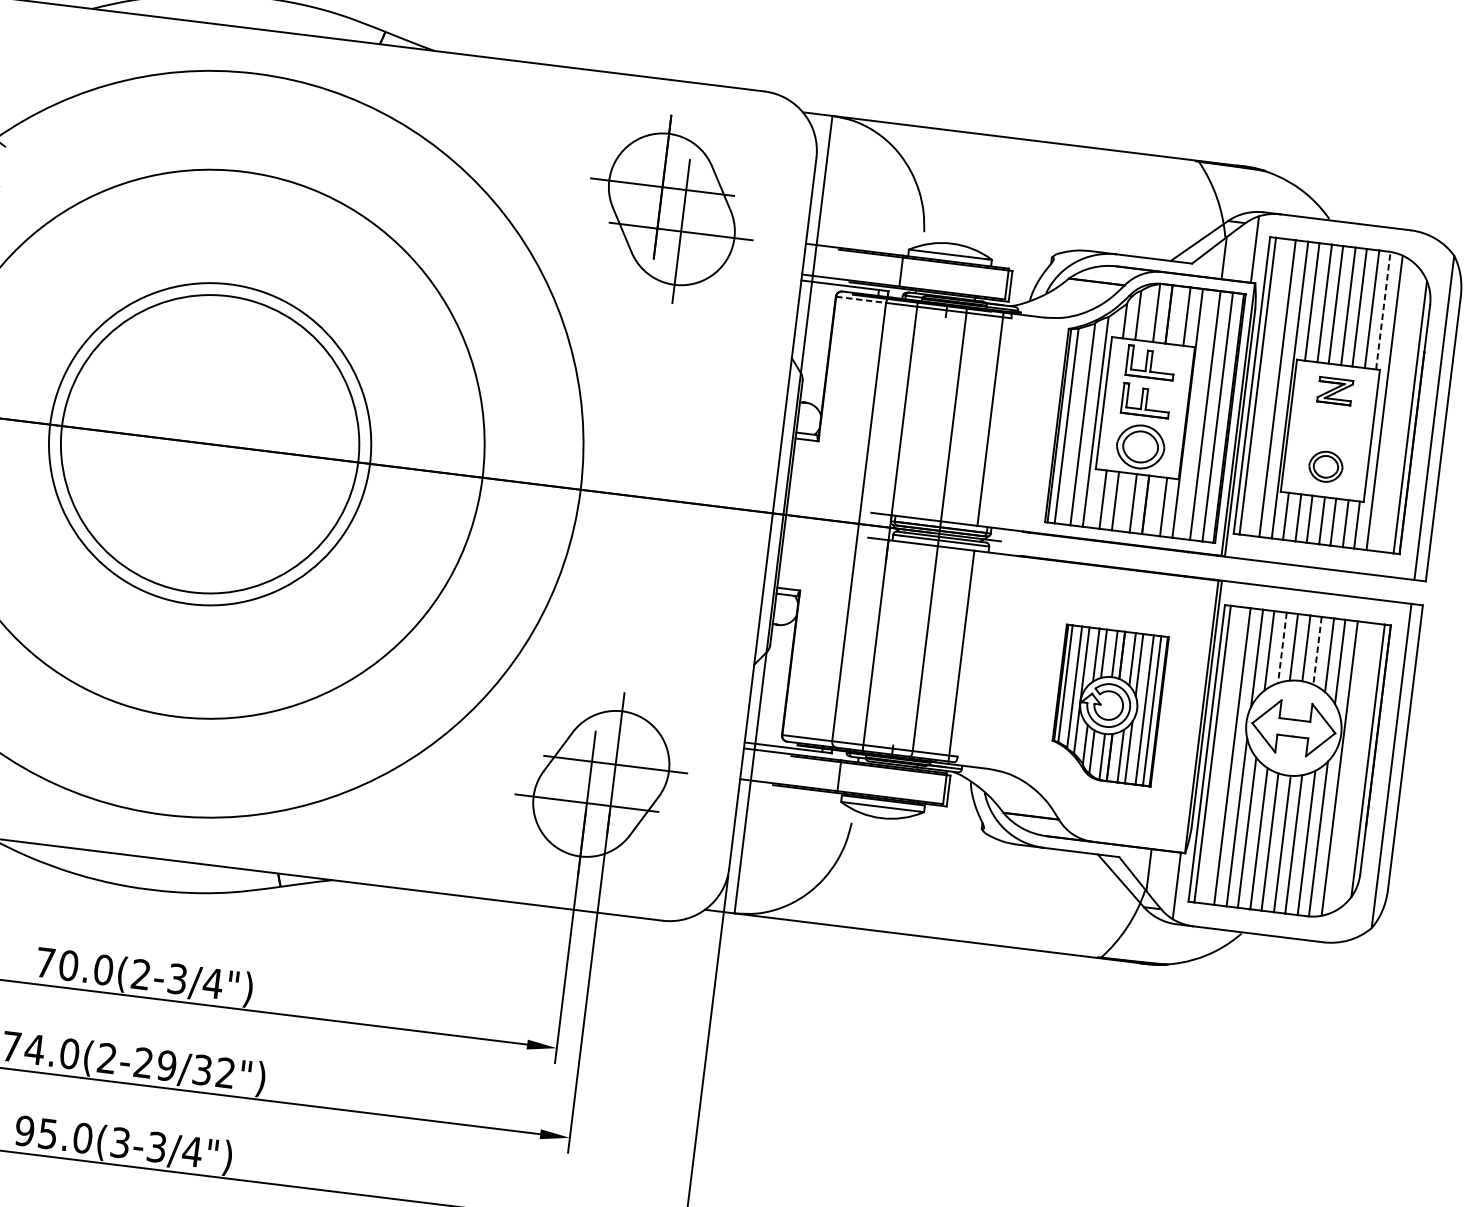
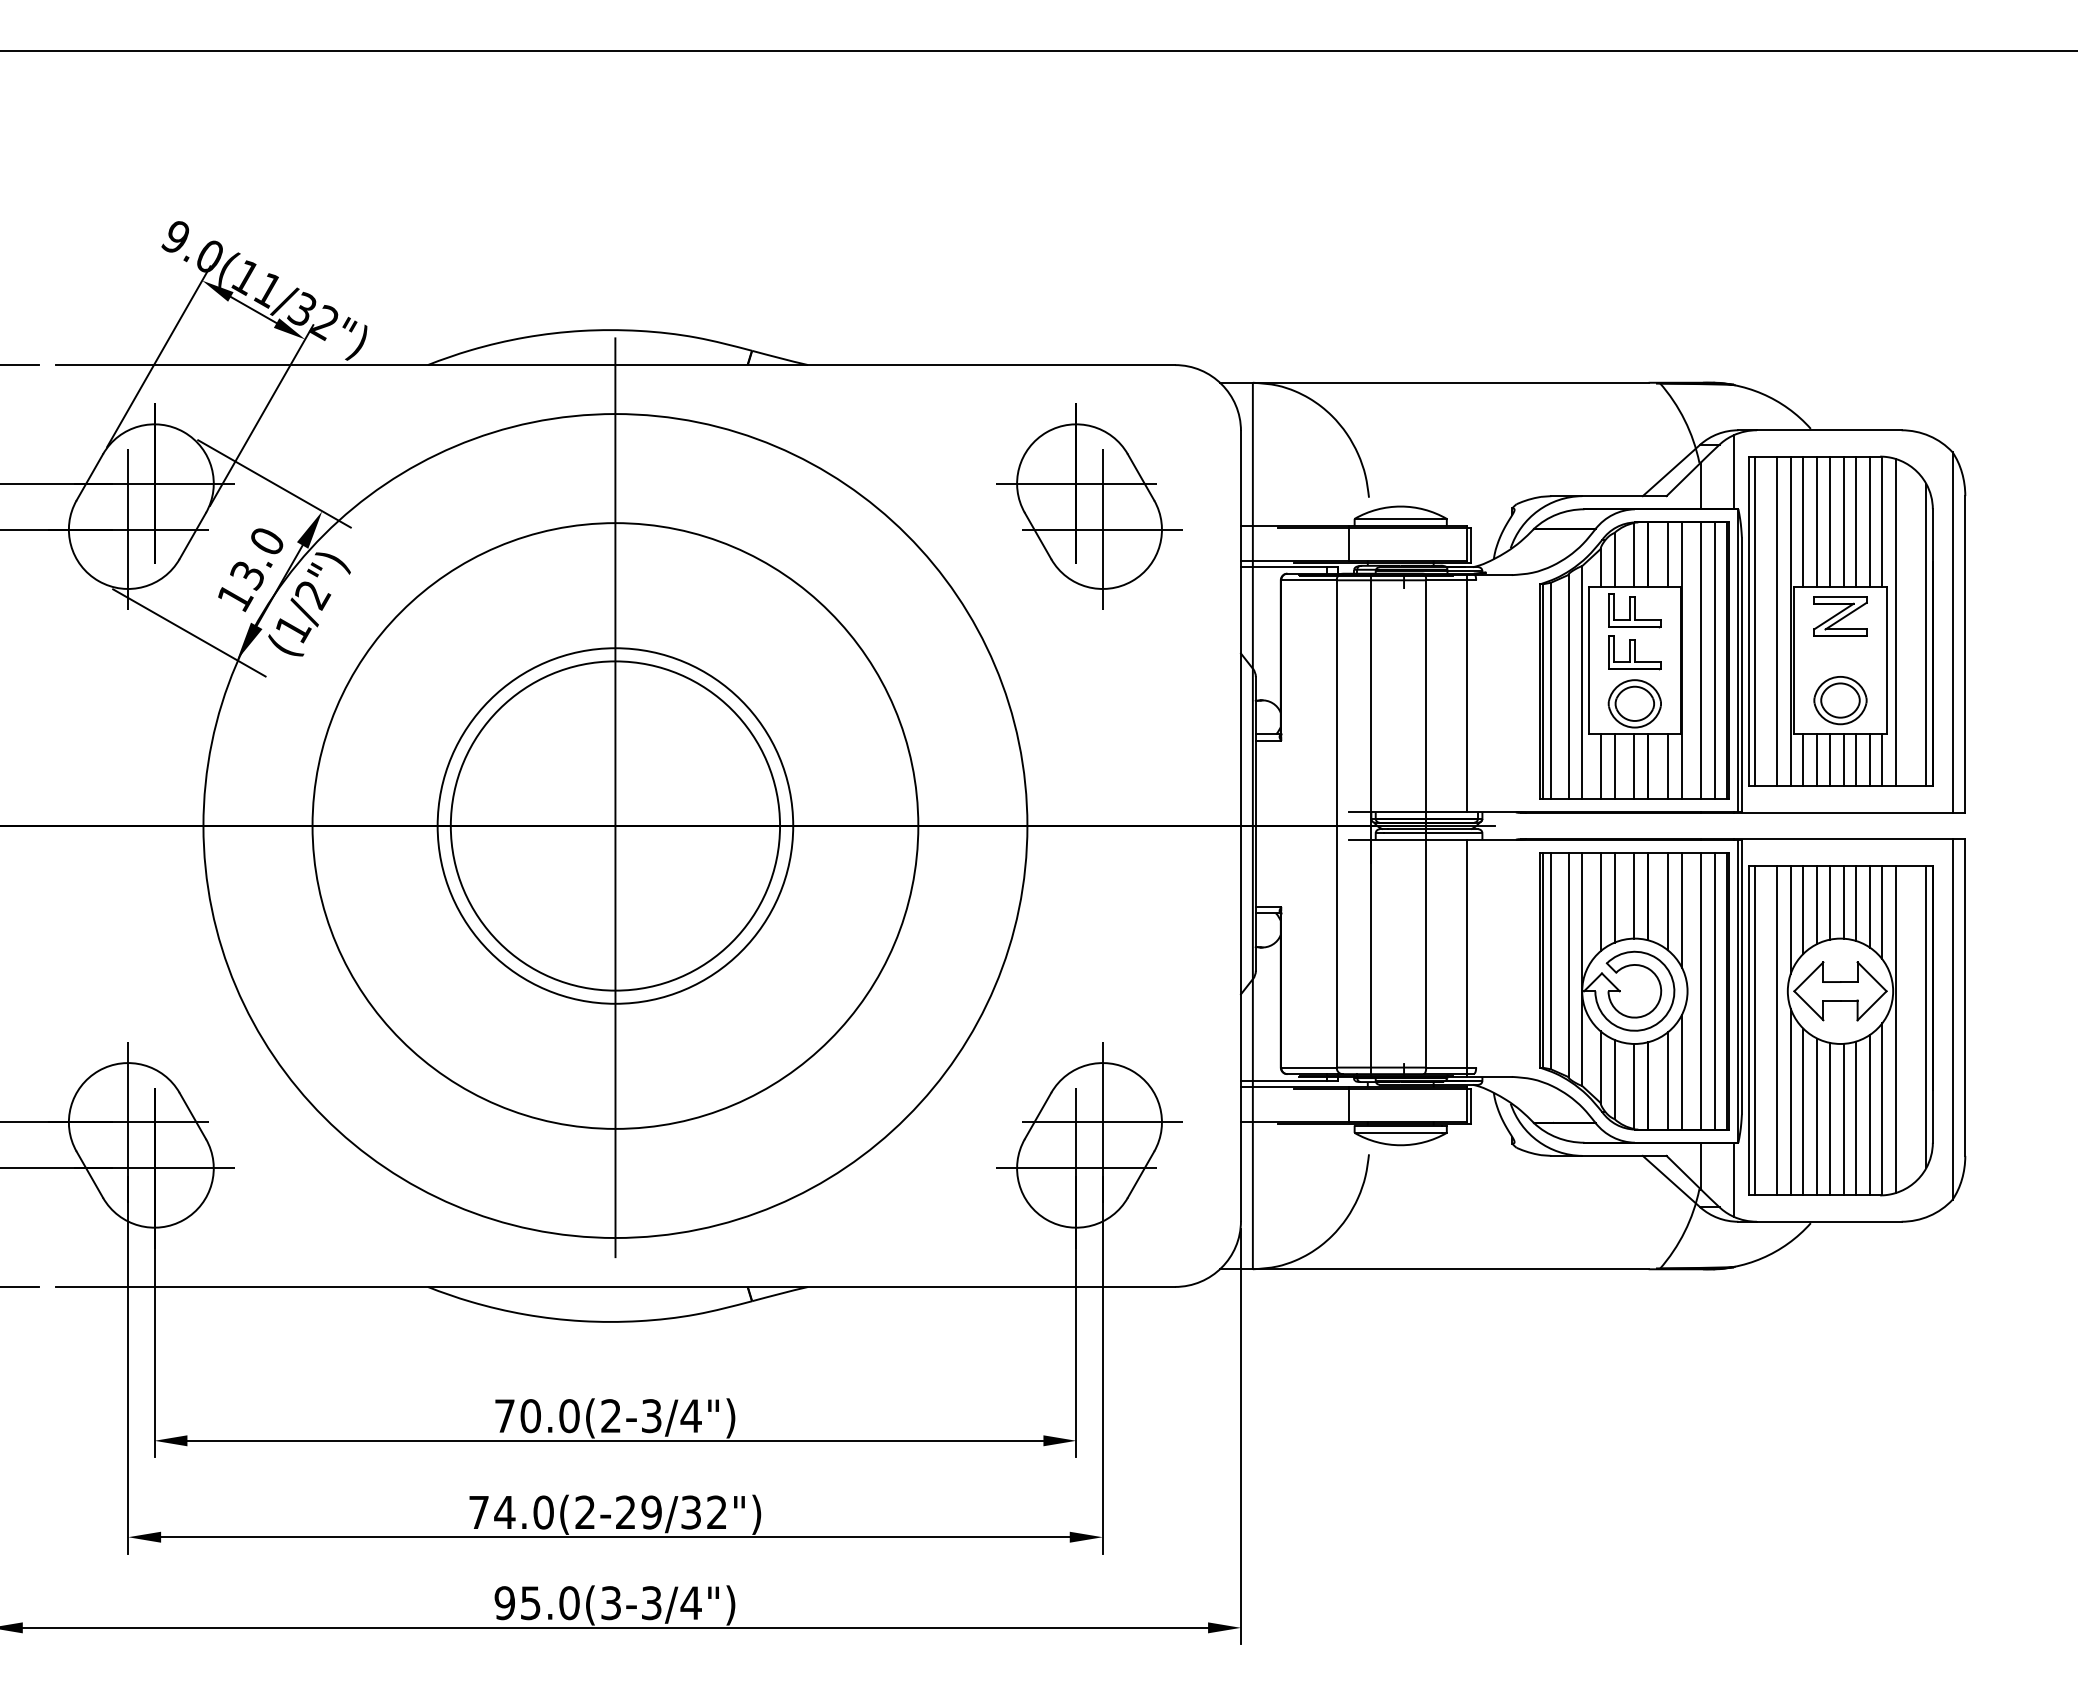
line: (860, 299) -> (1308, 580), dashed -> solid
line: (1383, 310) -> (1882, 521), dashed -> solid
part: (1335, 391) -> (1840, 616), size x1.43
line: (213, 418) -> (615, 797), added
part: (1325, 466) -> (1840, 700), size x1.43
line: (1282, 648) -> (1817, 905), dashed -> solid
line: (1317, 651) -> (1856, 903), dashed -> solid
part: (1108, 705) -> (1634, 991), size x1.67

